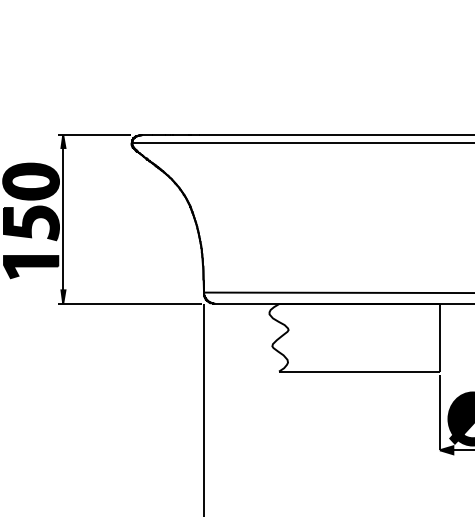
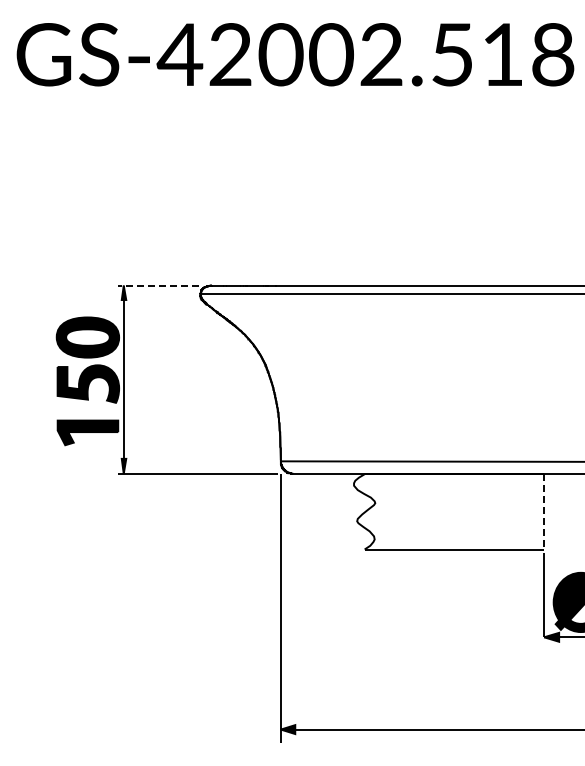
line: (94, 135) -> (158, 285), solid -> dashed
line: (440, 337) -> (544, 511), solid -> dashed

